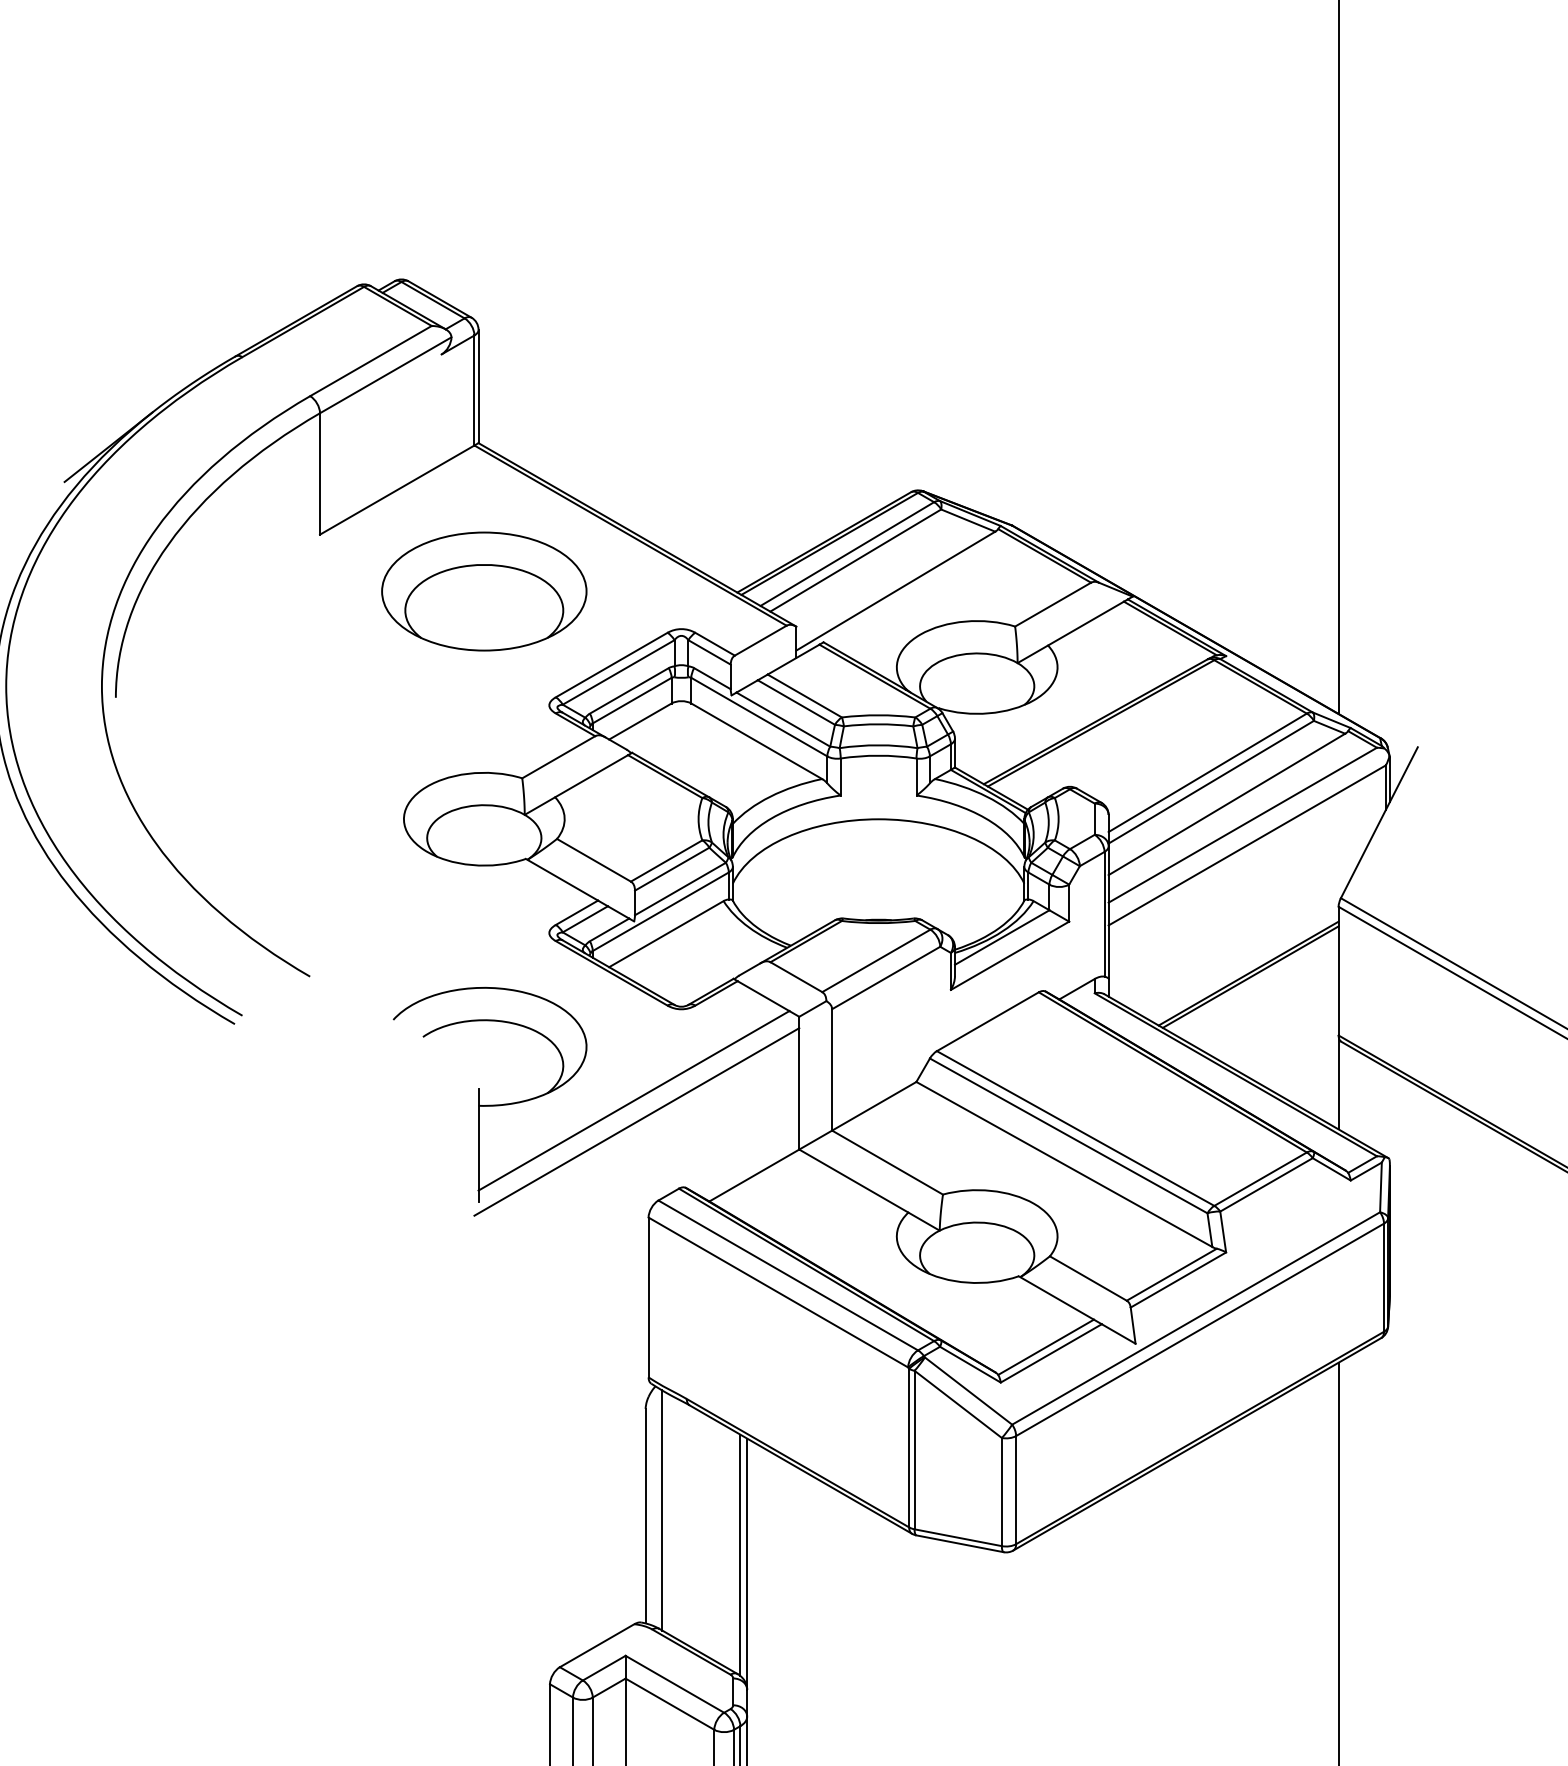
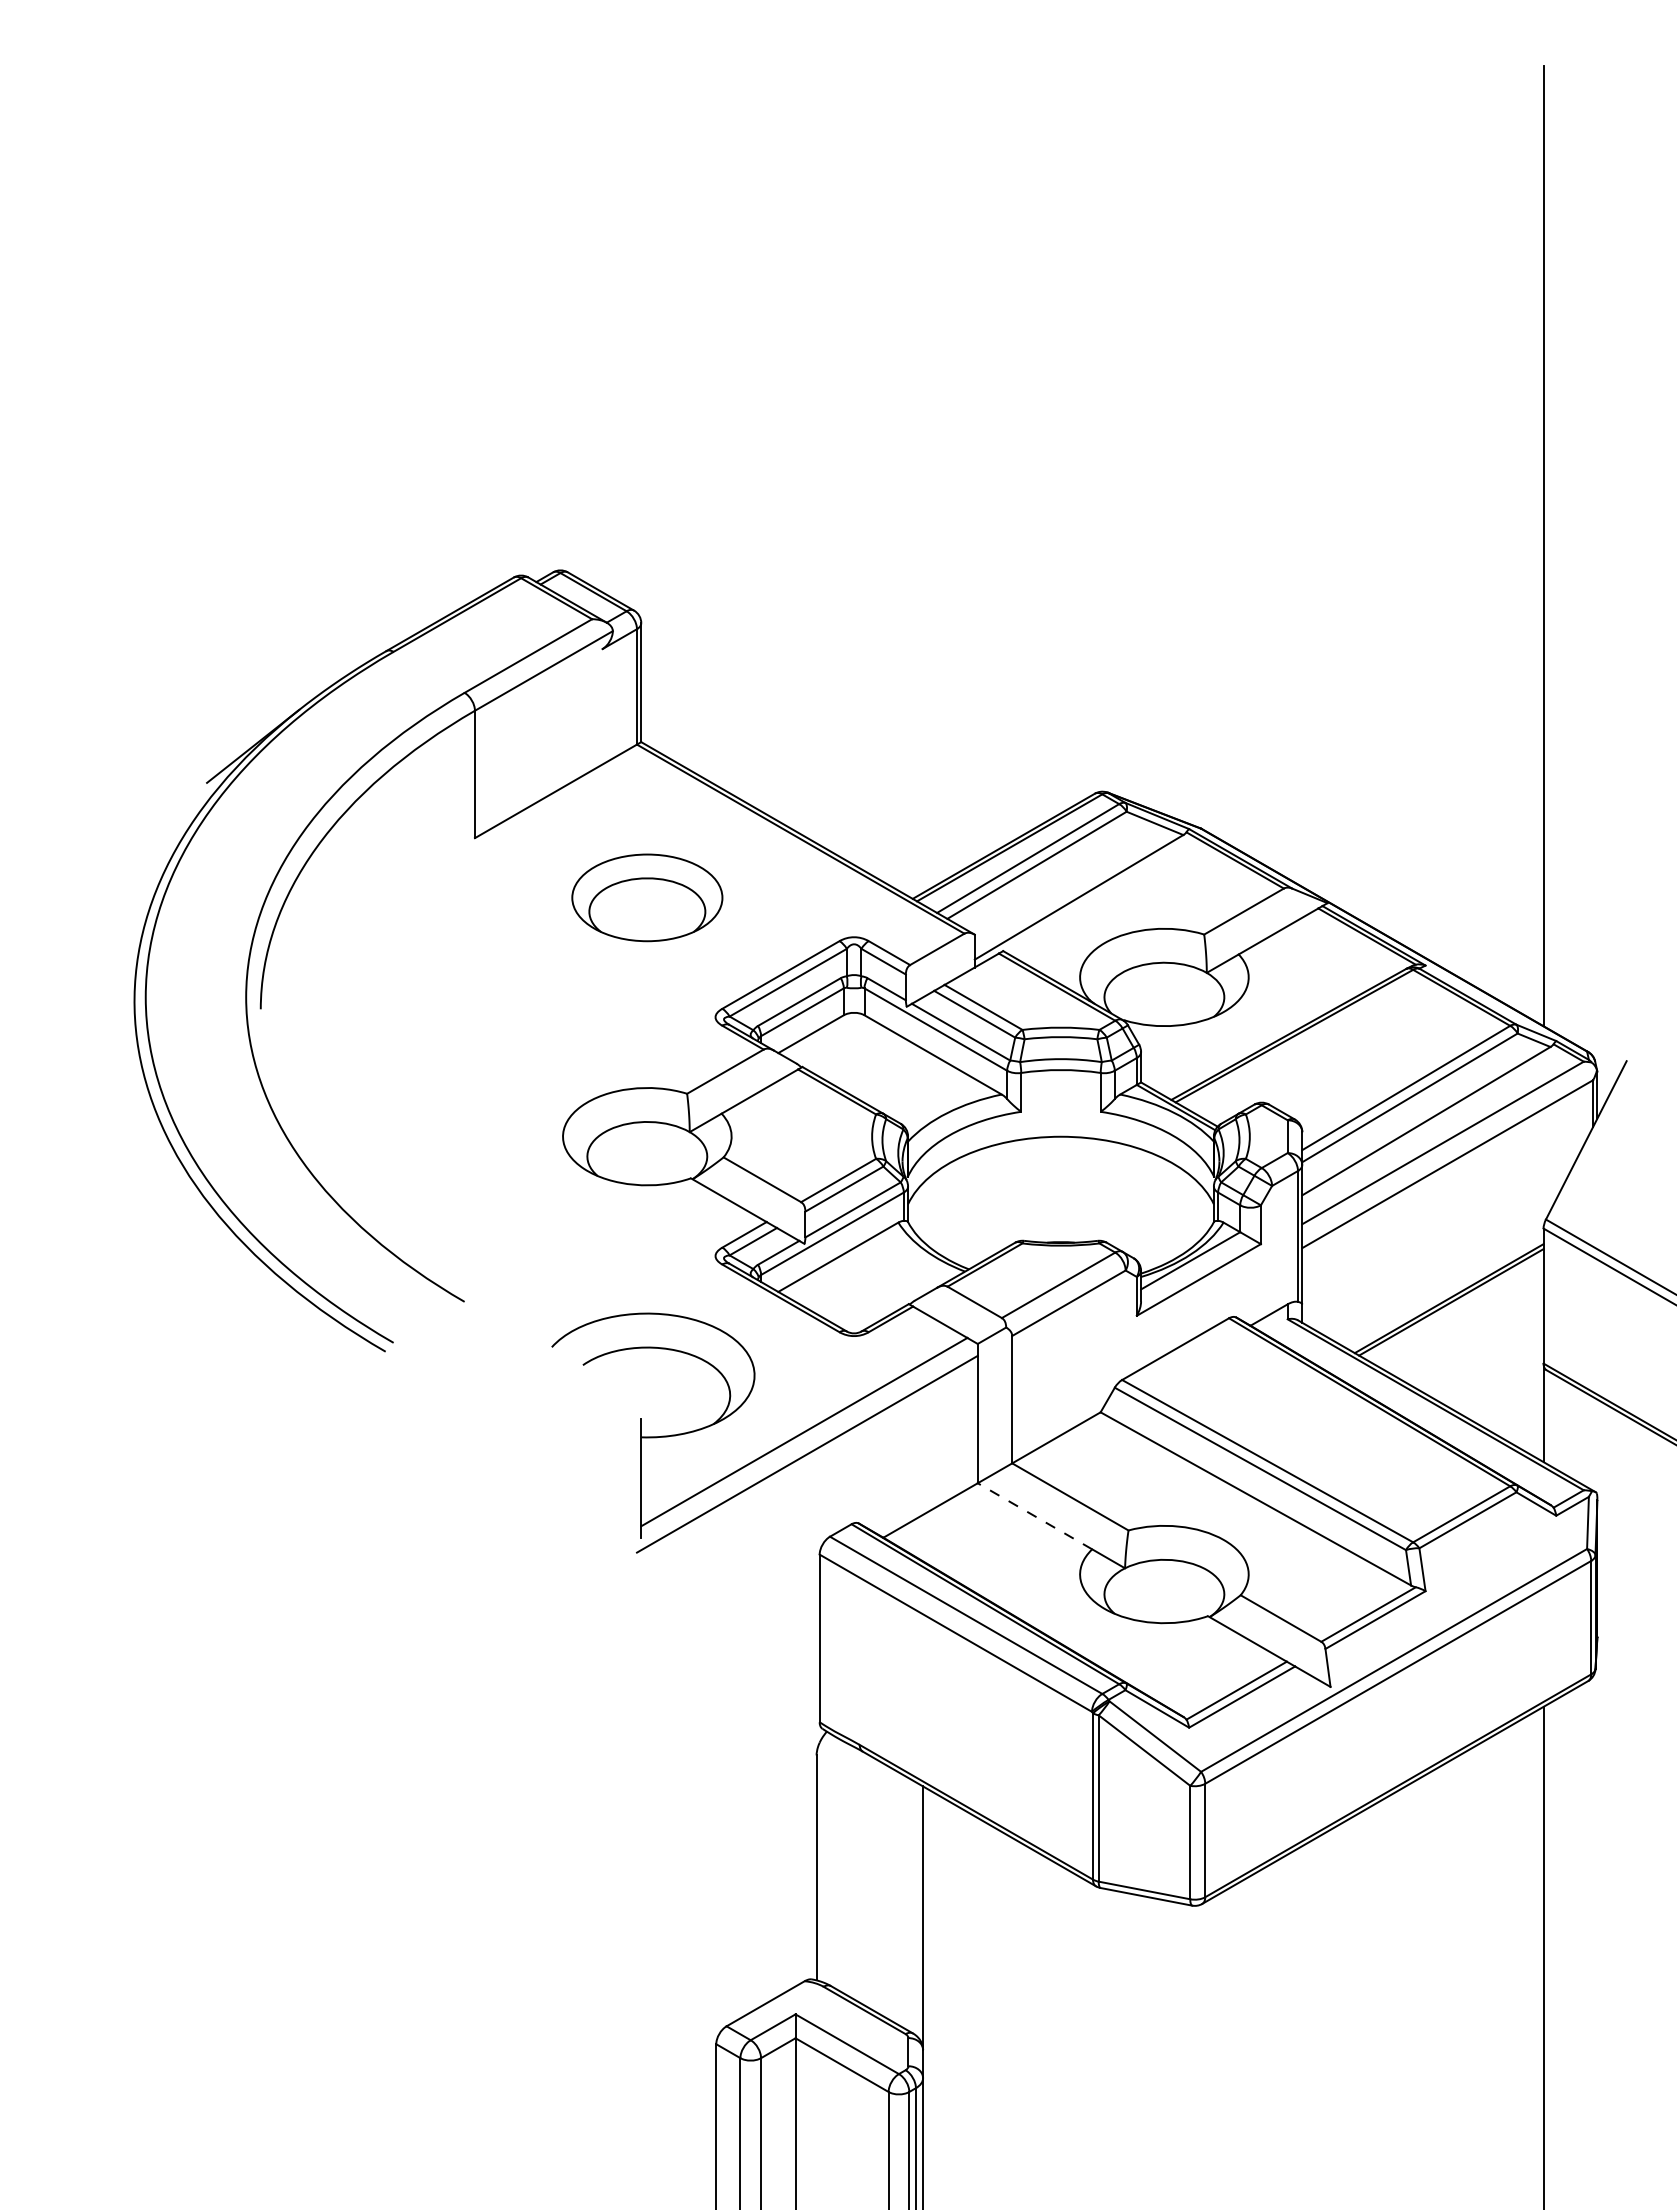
part: (484, 591) -> (647, 897), size x0.7
line: (853, 1181) -> (1034, 1516), solid -> dashed
line: (661, 1510) -> (833, 1861), removed
line: (739, 1554) -> (915, 1908), removed

